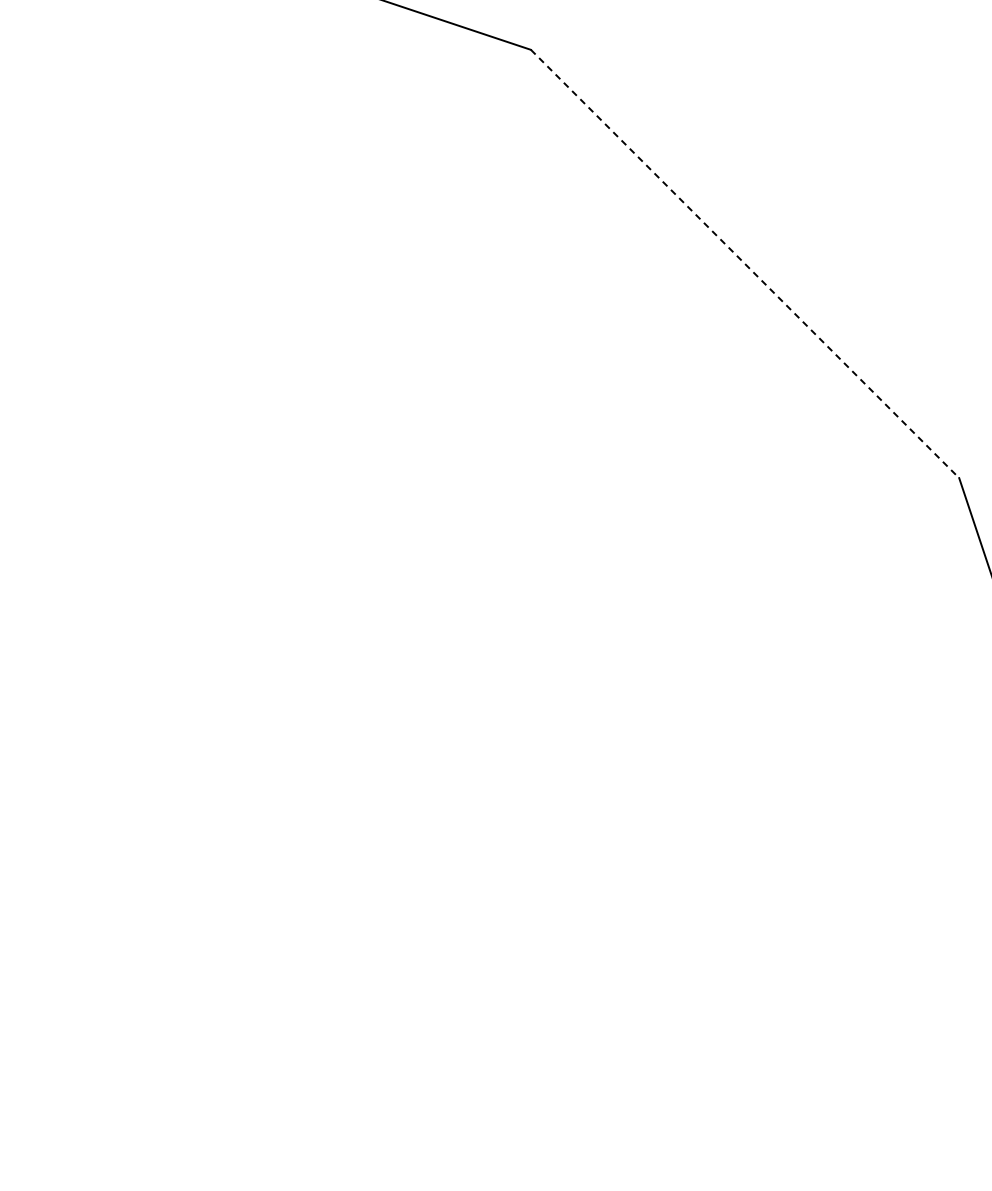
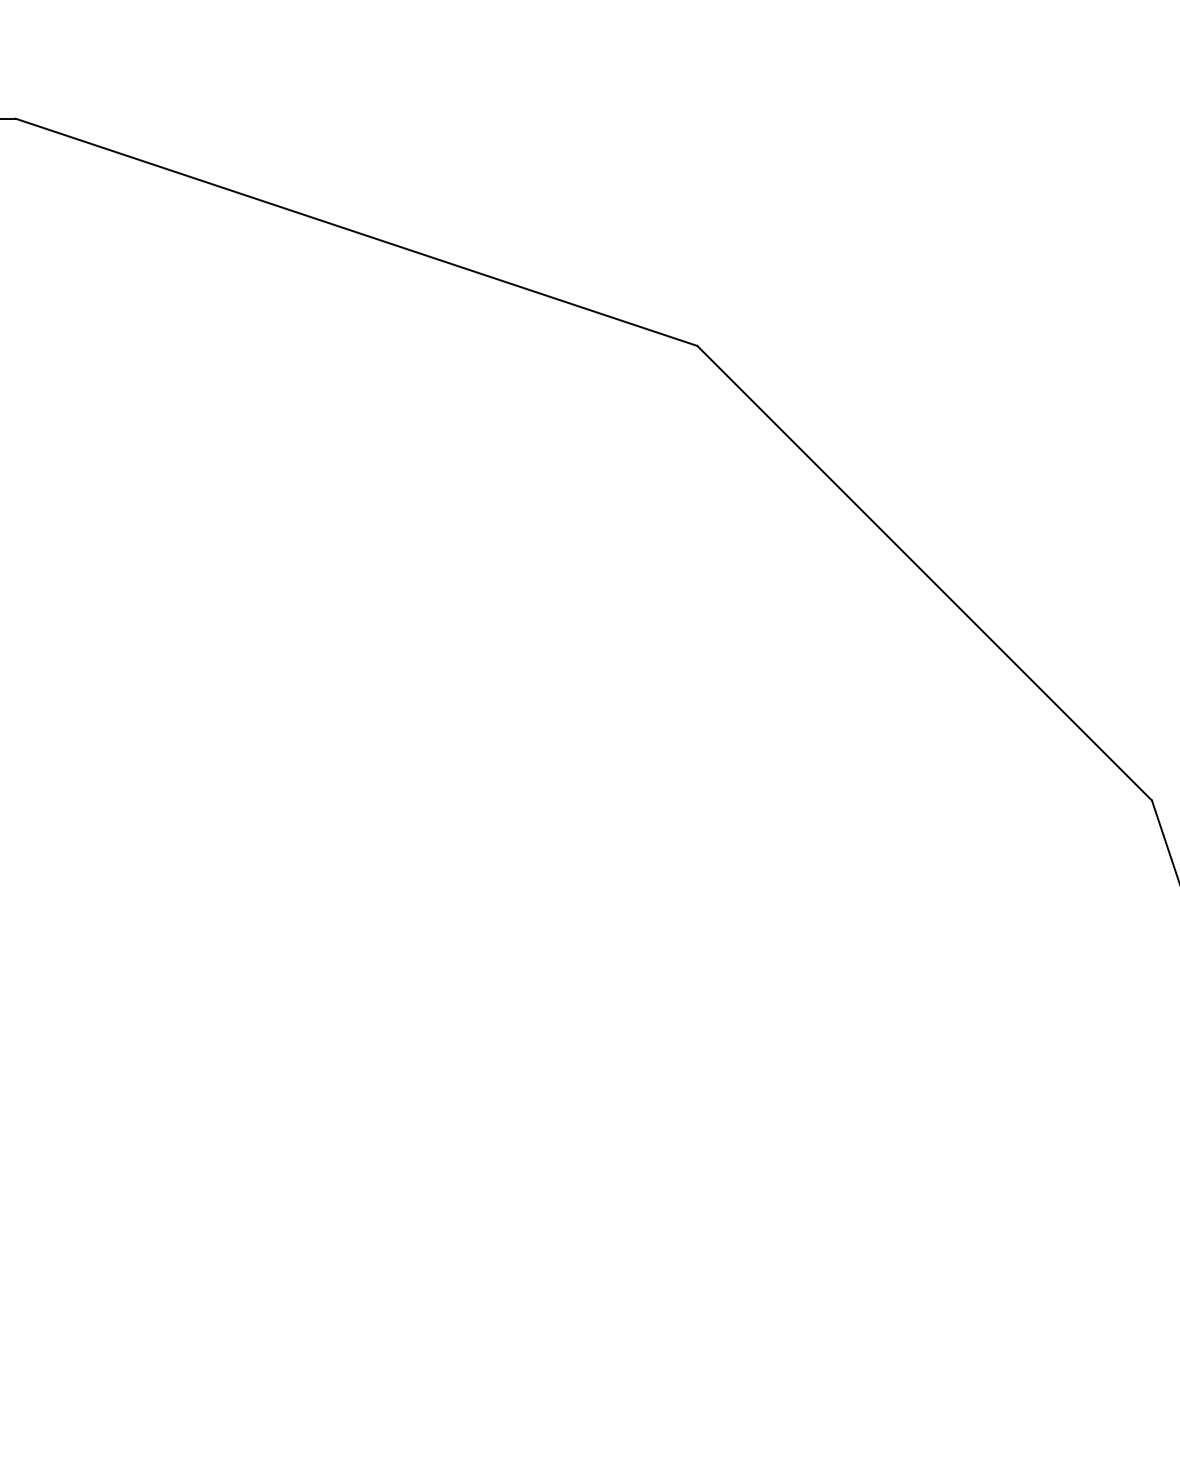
line: (745, 264) -> (925, 573), dashed -> solid

